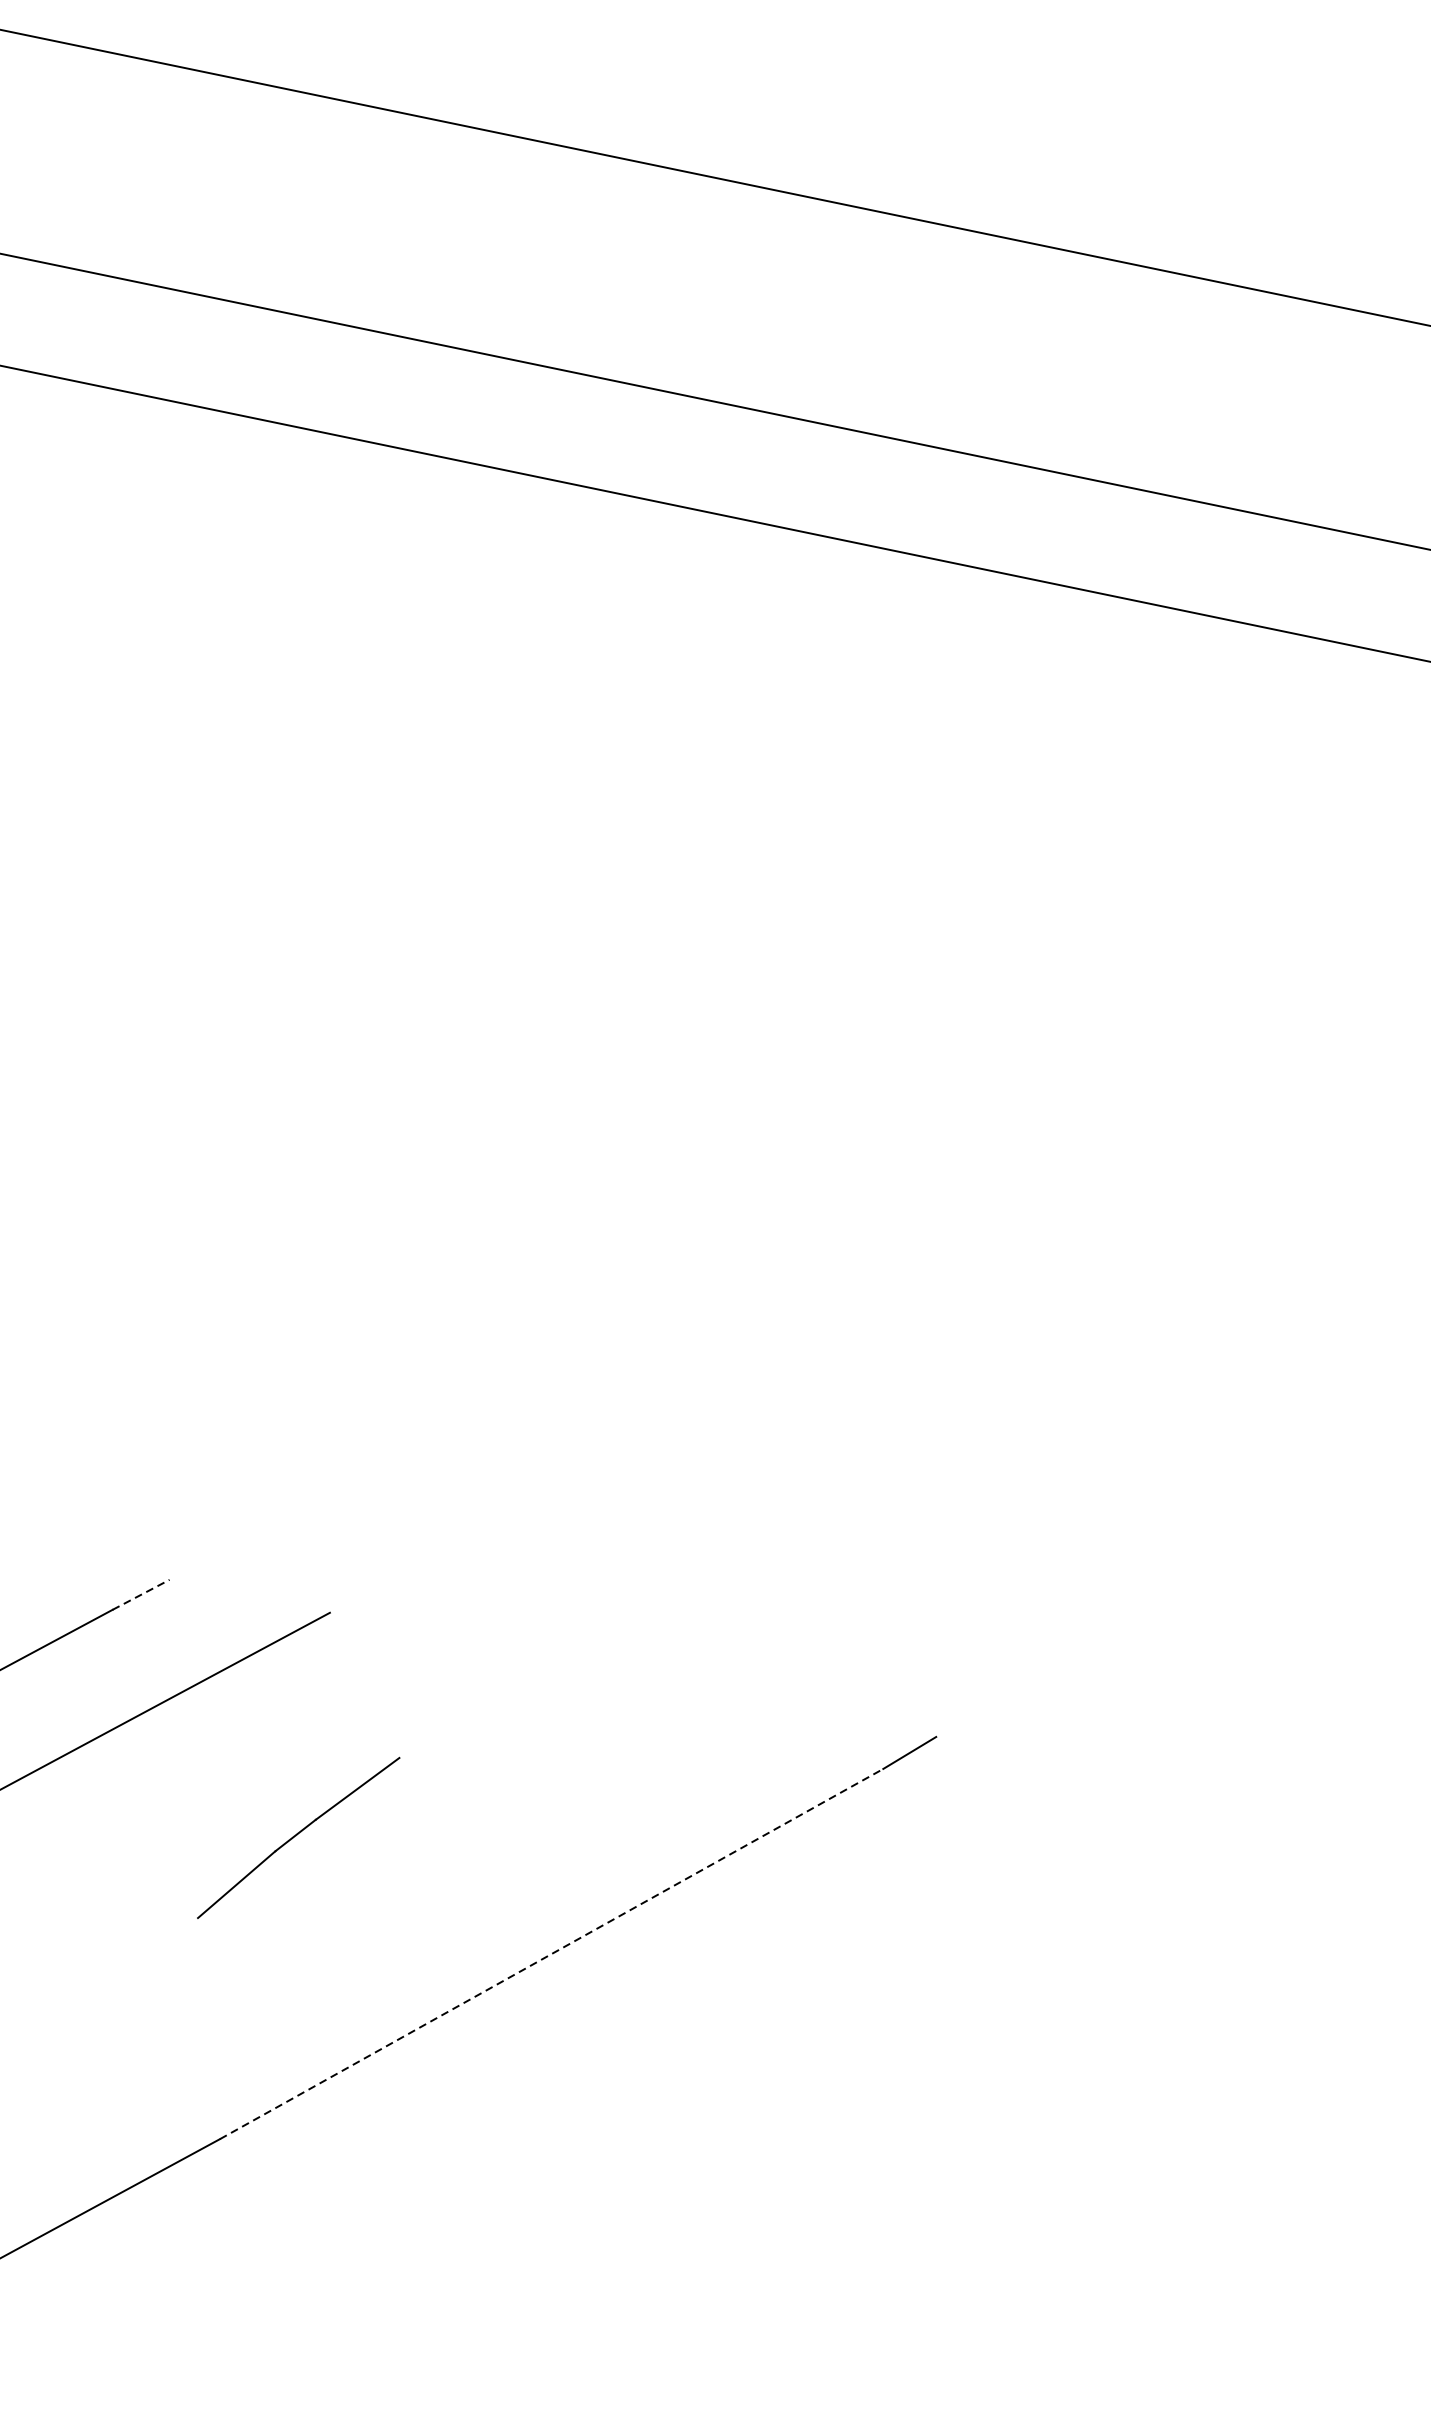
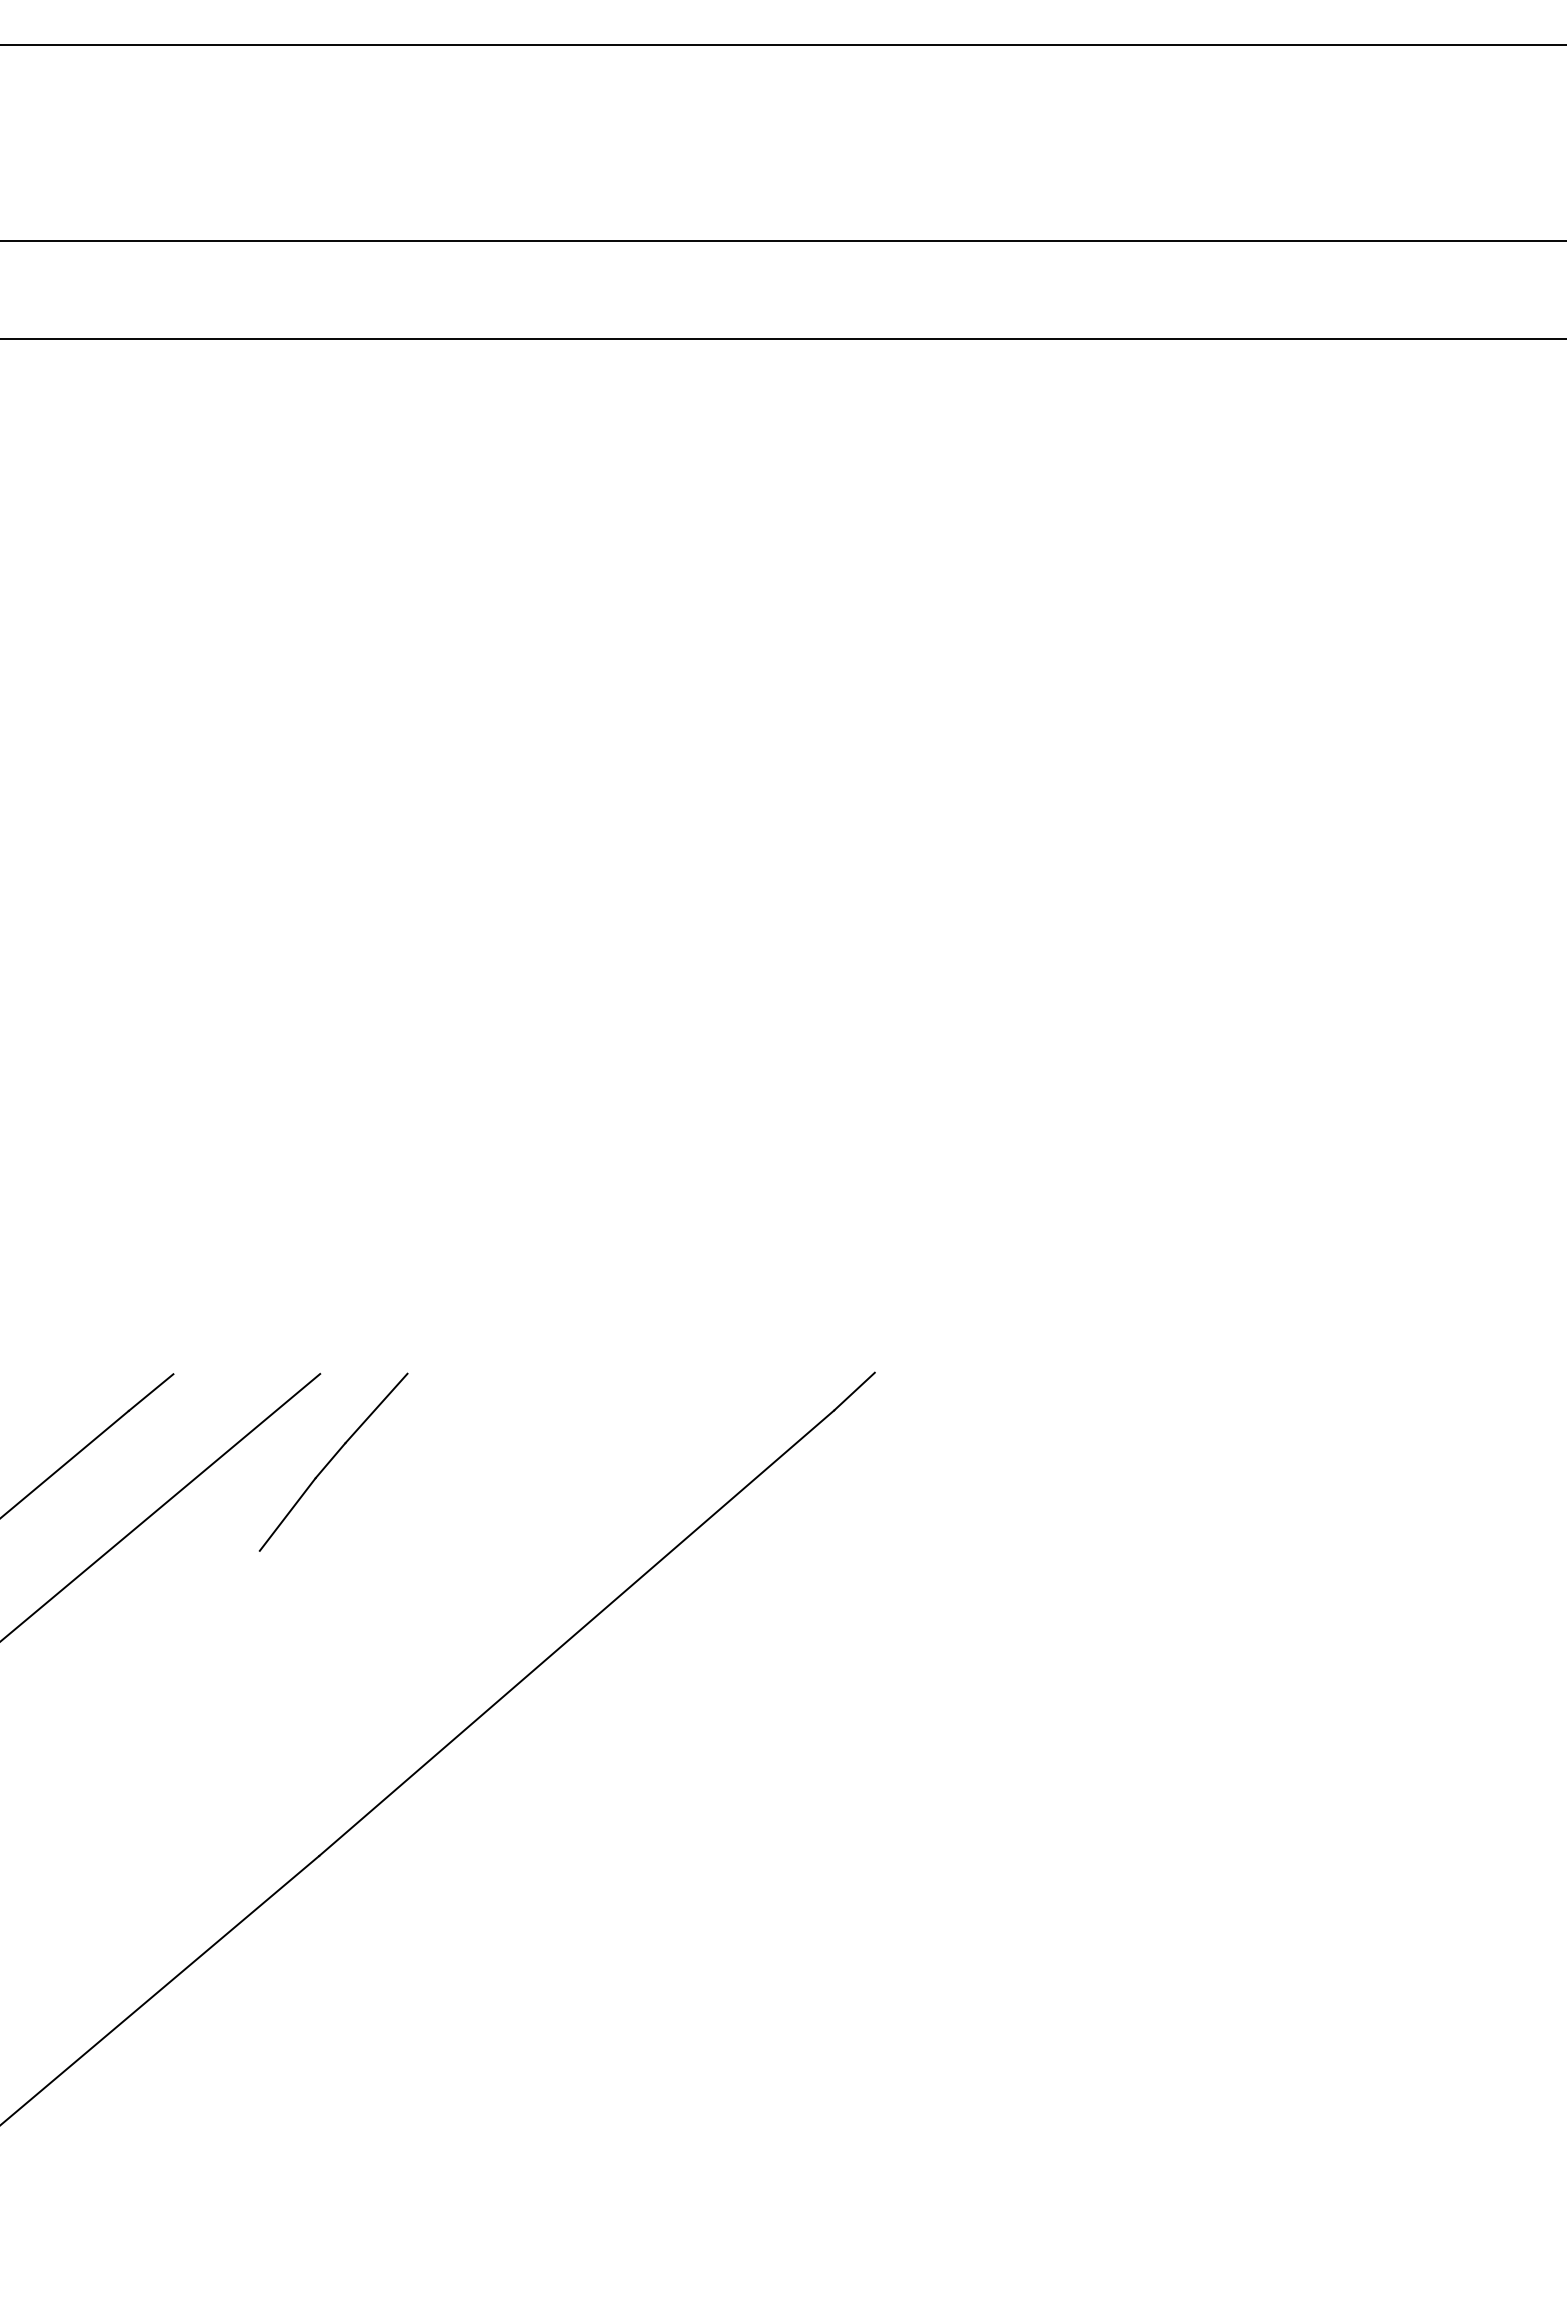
line: (141, 1594) -> (151, 1392), dashed -> solid
part: (298, 1837) -> (333, 1461), moved
line: (552, 1953) -> (577, 1632), dashed -> solid

